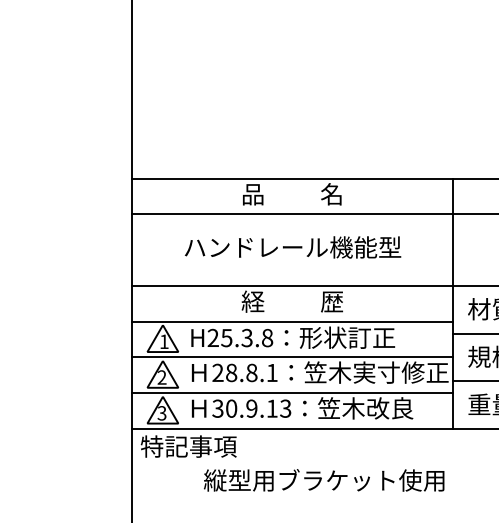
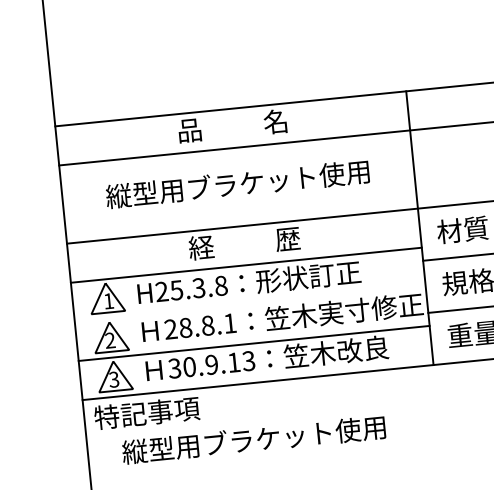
text: (291, 247) -> (237, 184), ハンドレール機能型 -> 縦型用ブラケット使用
line: (291, 357) -> (249, 304), removed
text: (324, 480) -> (254, 439), moved

